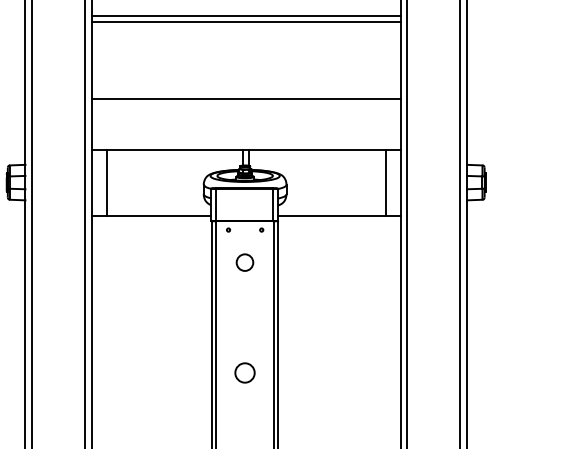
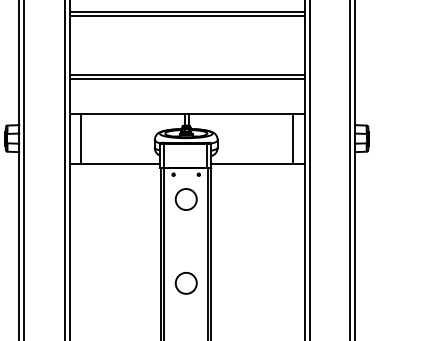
line: (245, 104) -> (186, 79), added
circle: (244, 262) -> (185, 199), size x1.67
circle: (244, 373) -> (185, 283), size x1.43

